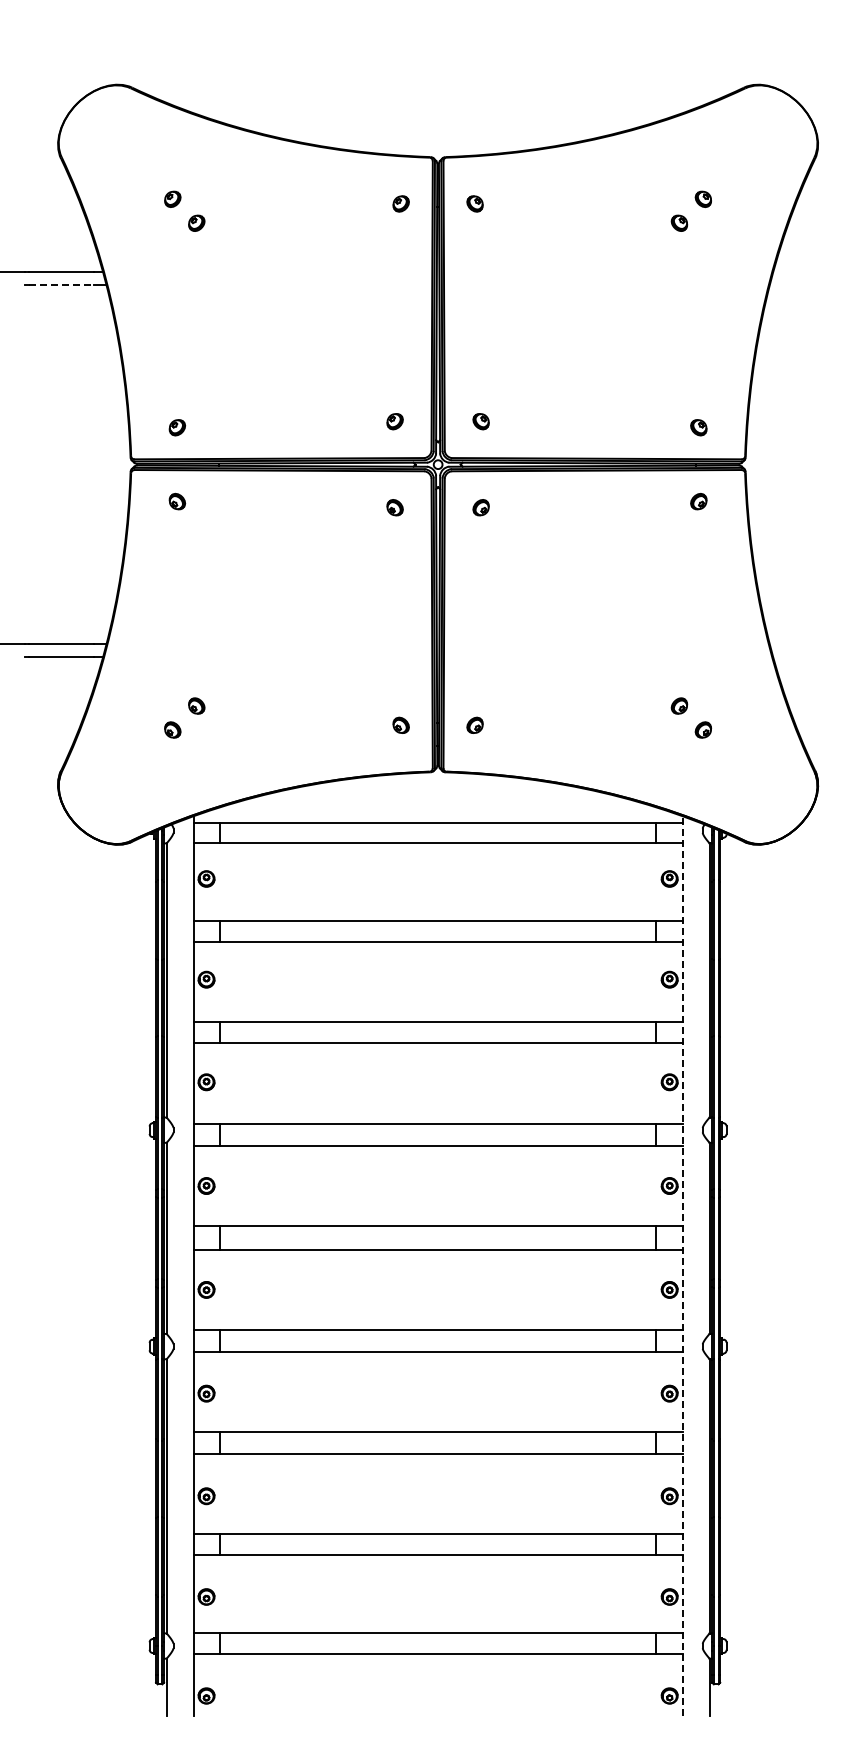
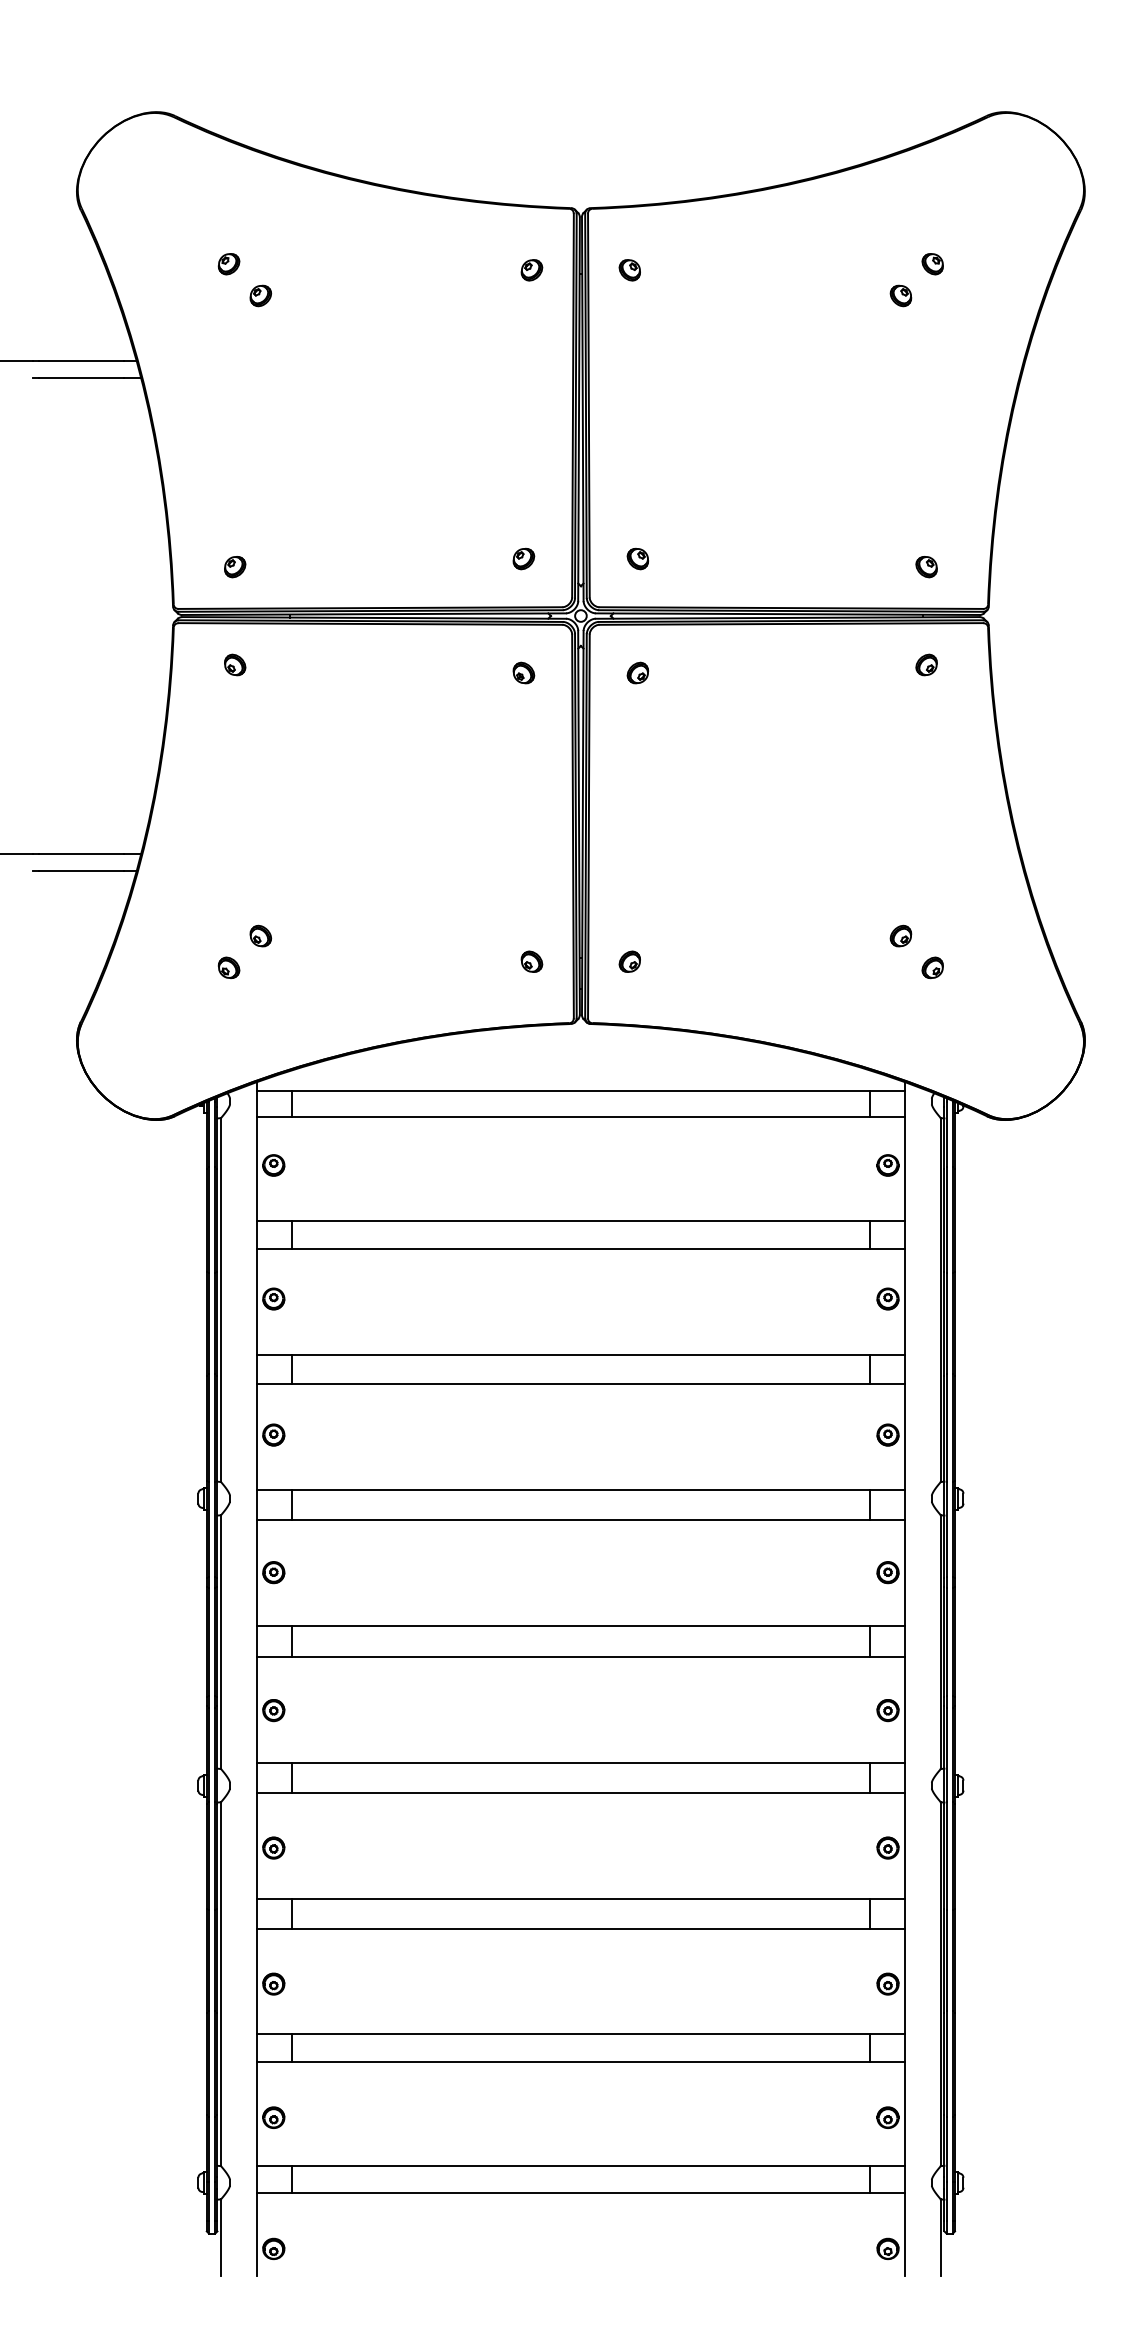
line: (61, 285) -> (81, 378), dashed -> solid
line: (682, 1265) -> (904, 1678), dashed -> solid

